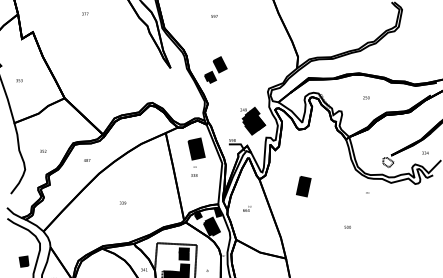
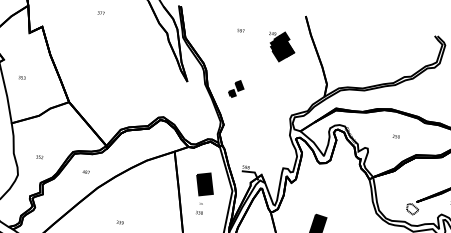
part: (215, 69) -> (235, 88), size x0.6
part: (253, 120) -> (282, 46), moved
part: (196, 156) -> (204, 192), moved

